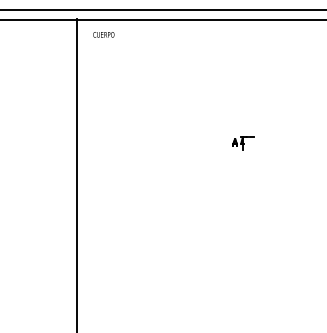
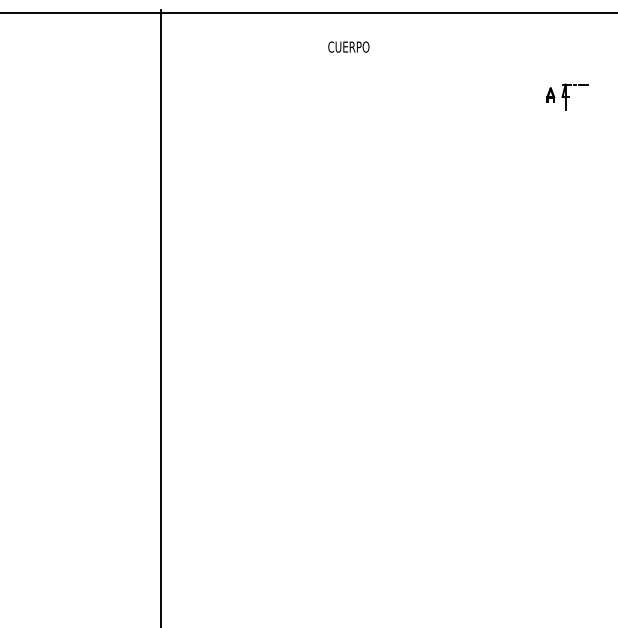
text: (103, 34) -> (348, 46), moved
part: (243, 143) -> (566, 96), moved

